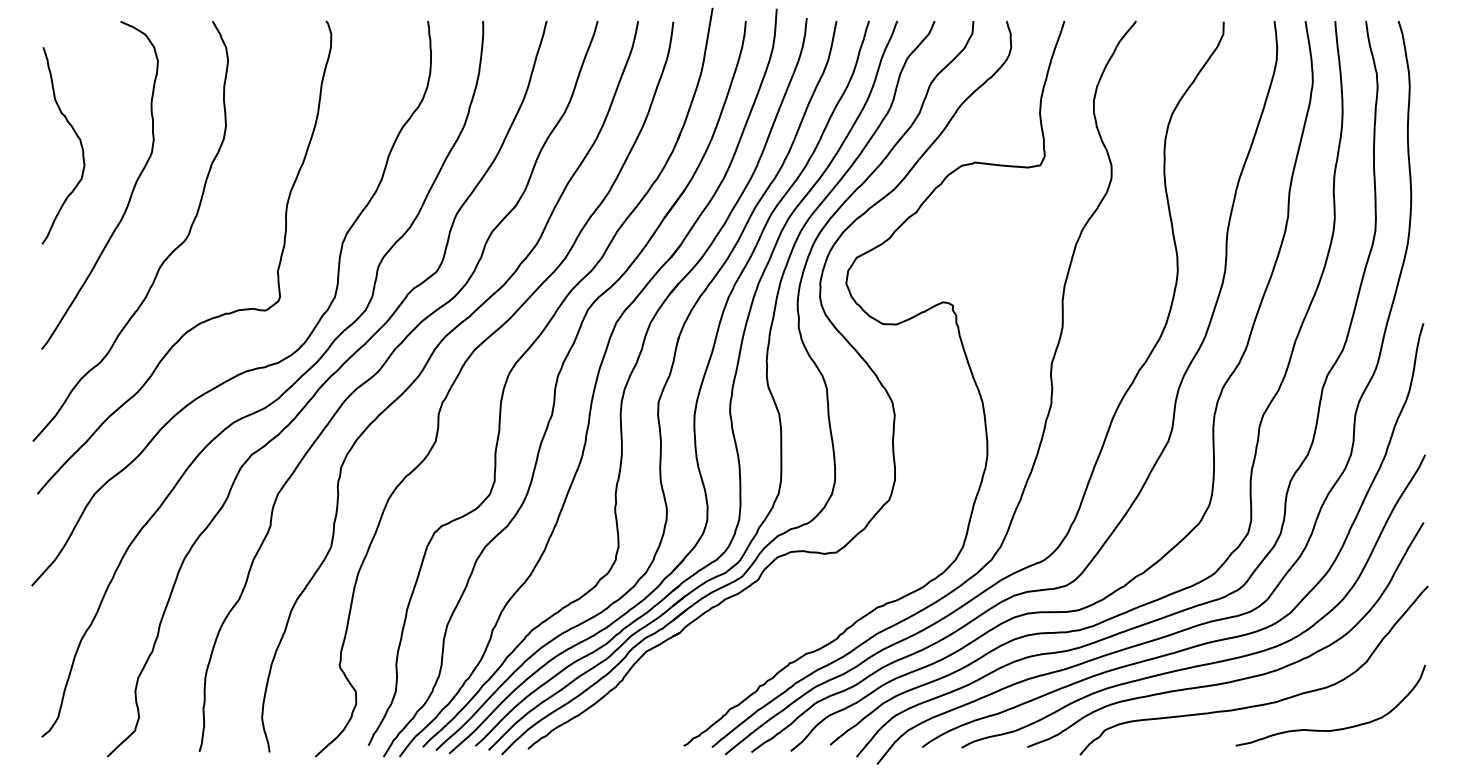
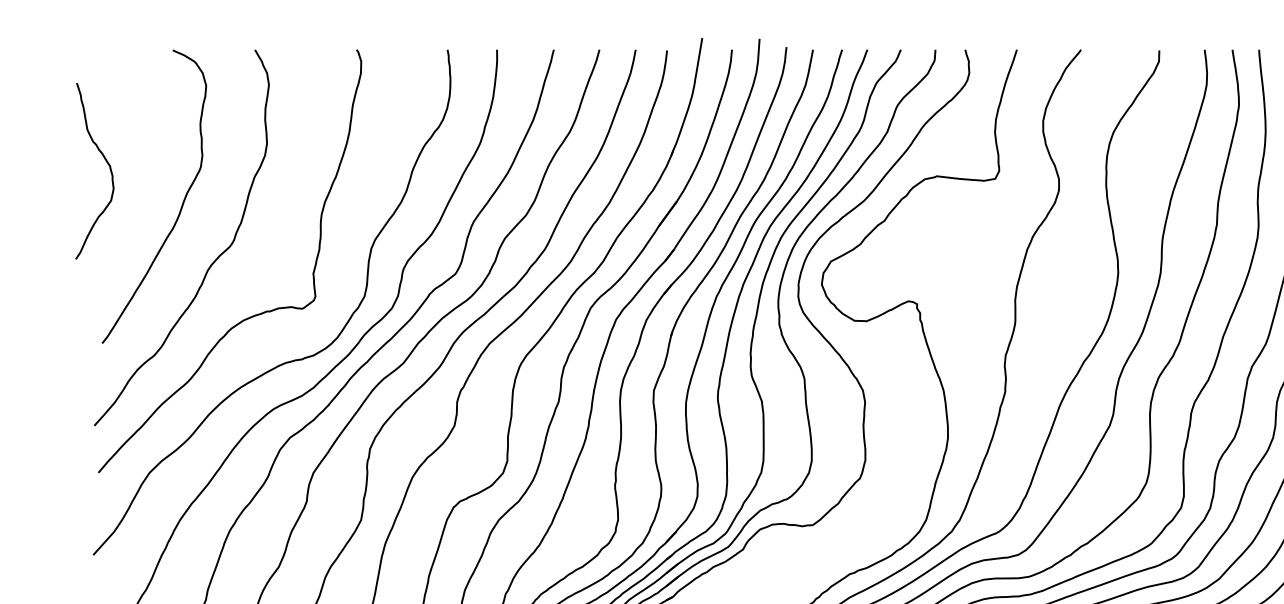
curve: (76, 136) -> (106, 162), moved

